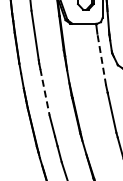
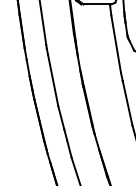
line: (101, 59) -> (115, 44), dashed -> solid
line: (44, 92) -> (52, 80), dashed -> solid

